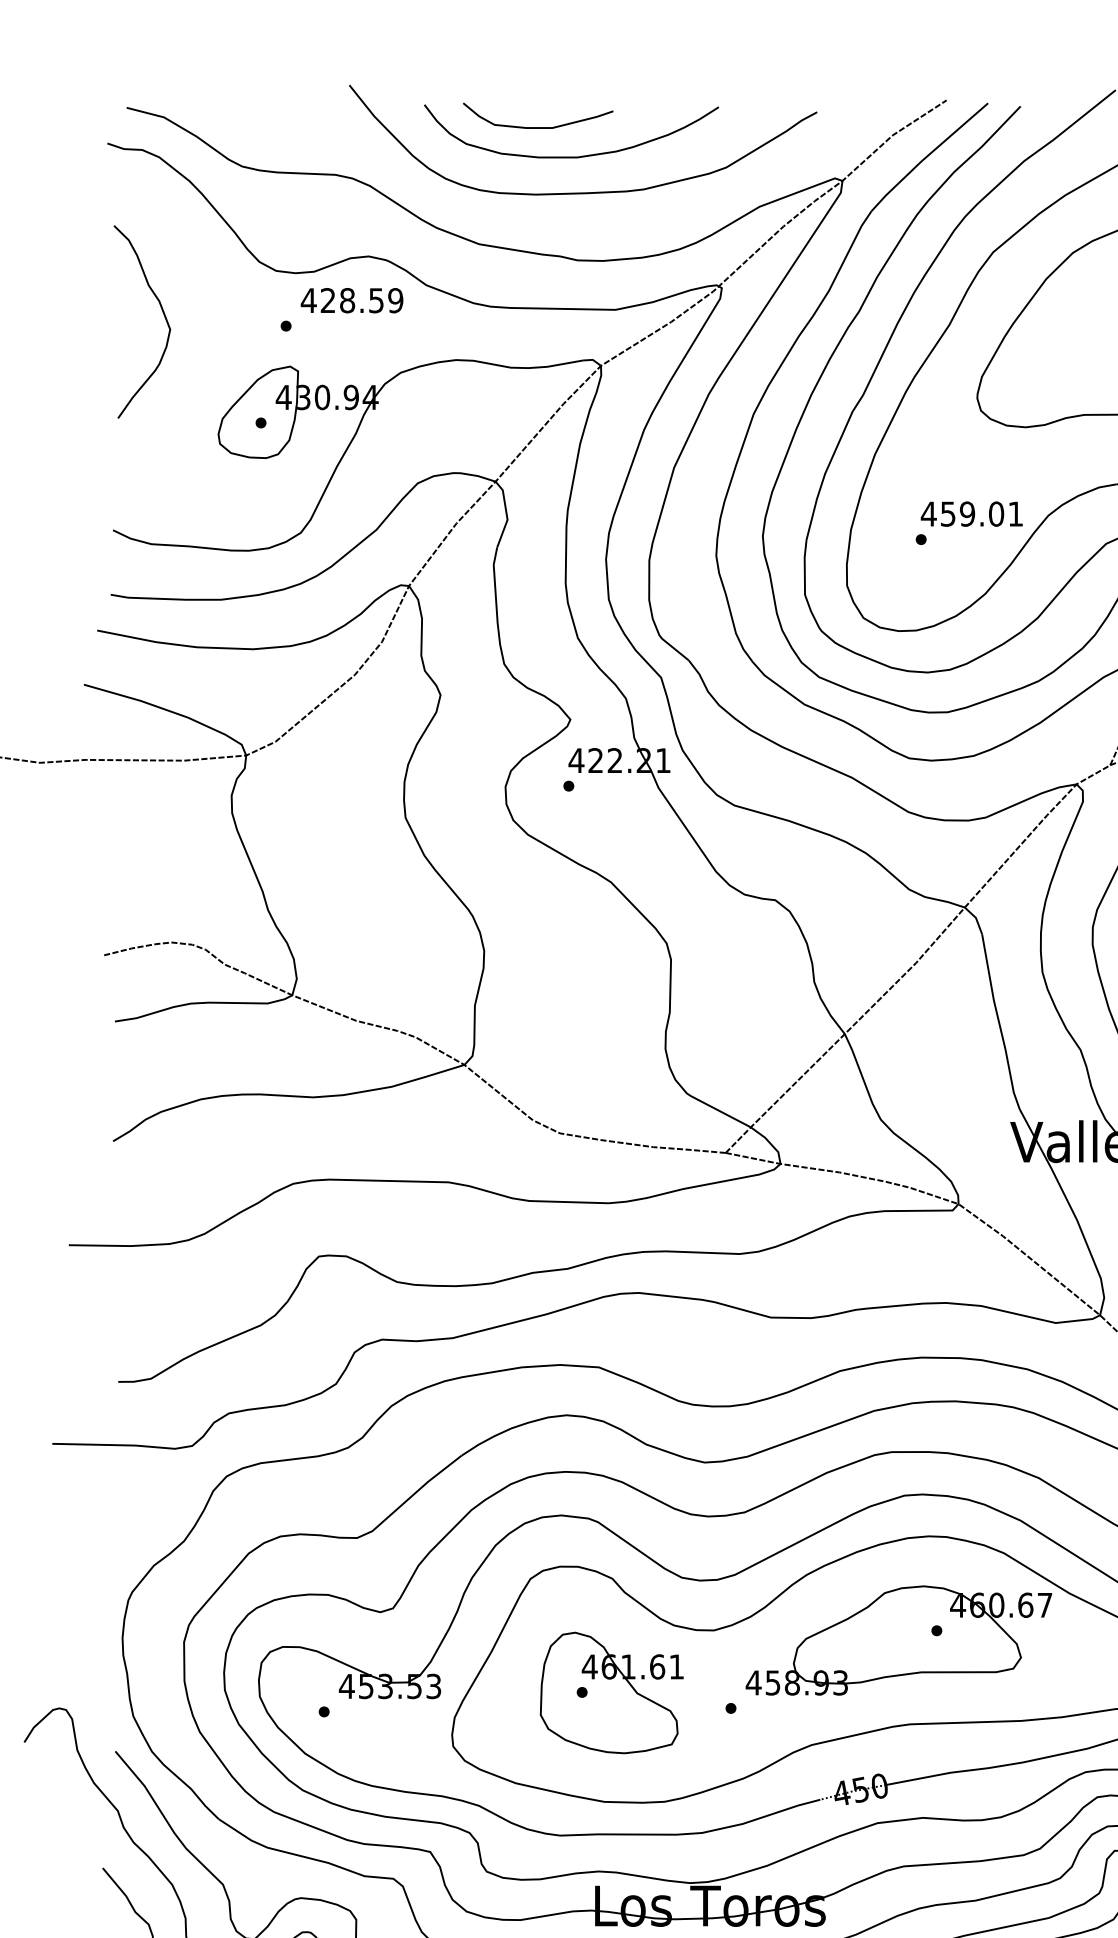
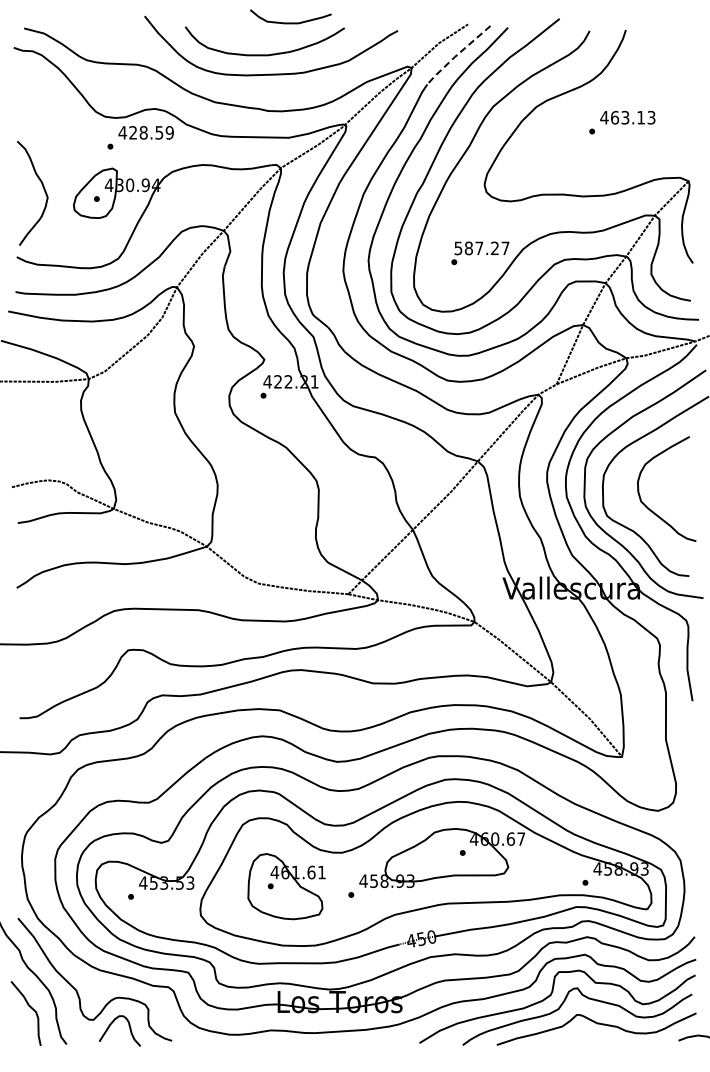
curve: (537, 126) -> (290, 22), moved
line: (925, 157) -> (456, 55), solid -> dashed
curve: (160, 311) -> (42, 187), moved
text: (971, 514) -> (481, 248), 459.01 -> 587.27

